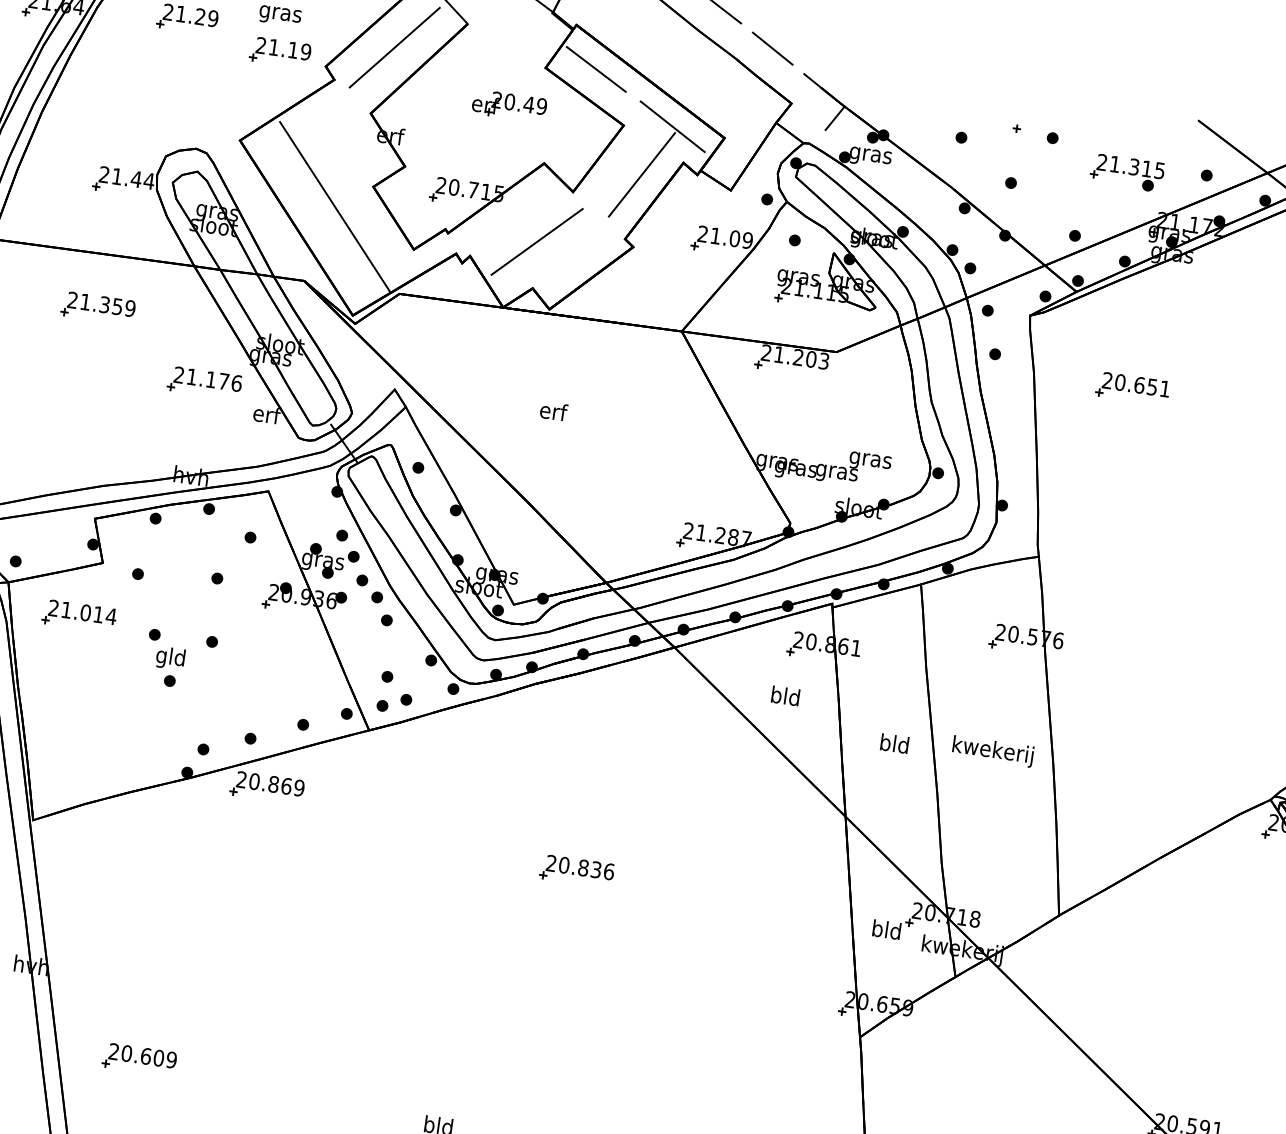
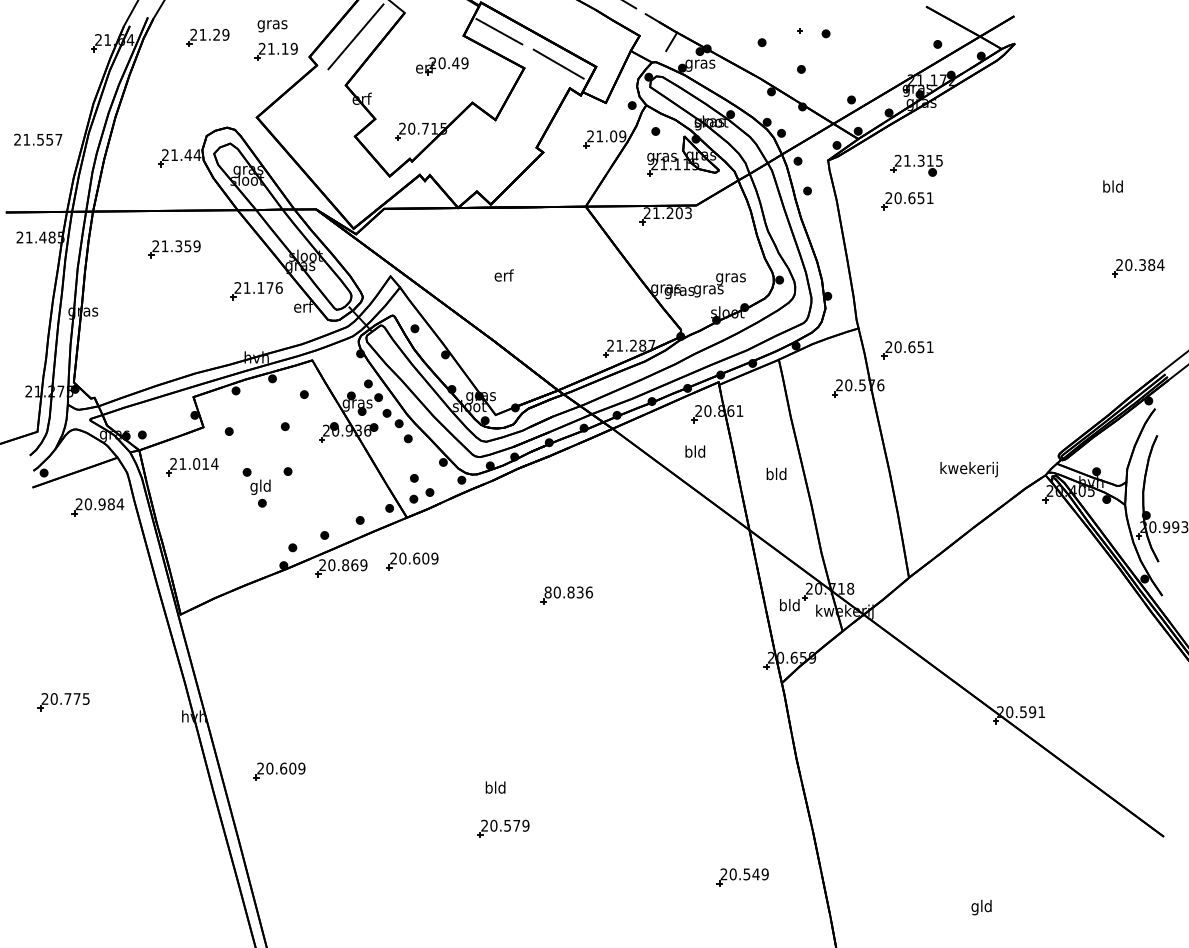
part: (1126, 172) -> (916, 165), moved
line: (642, 174) -> (542, 100), removed
line: (335, 207) -> (330, 154), removed
line: (535, 241) -> (474, 158), removed
part: (1102, 597) -> (907, 350), added
text: (992, 751) -> (968, 469), moved
part: (368, 792) -> (412, 561), added
text: (550, 863) -> (547, 592), 20.836 -> 80.836

